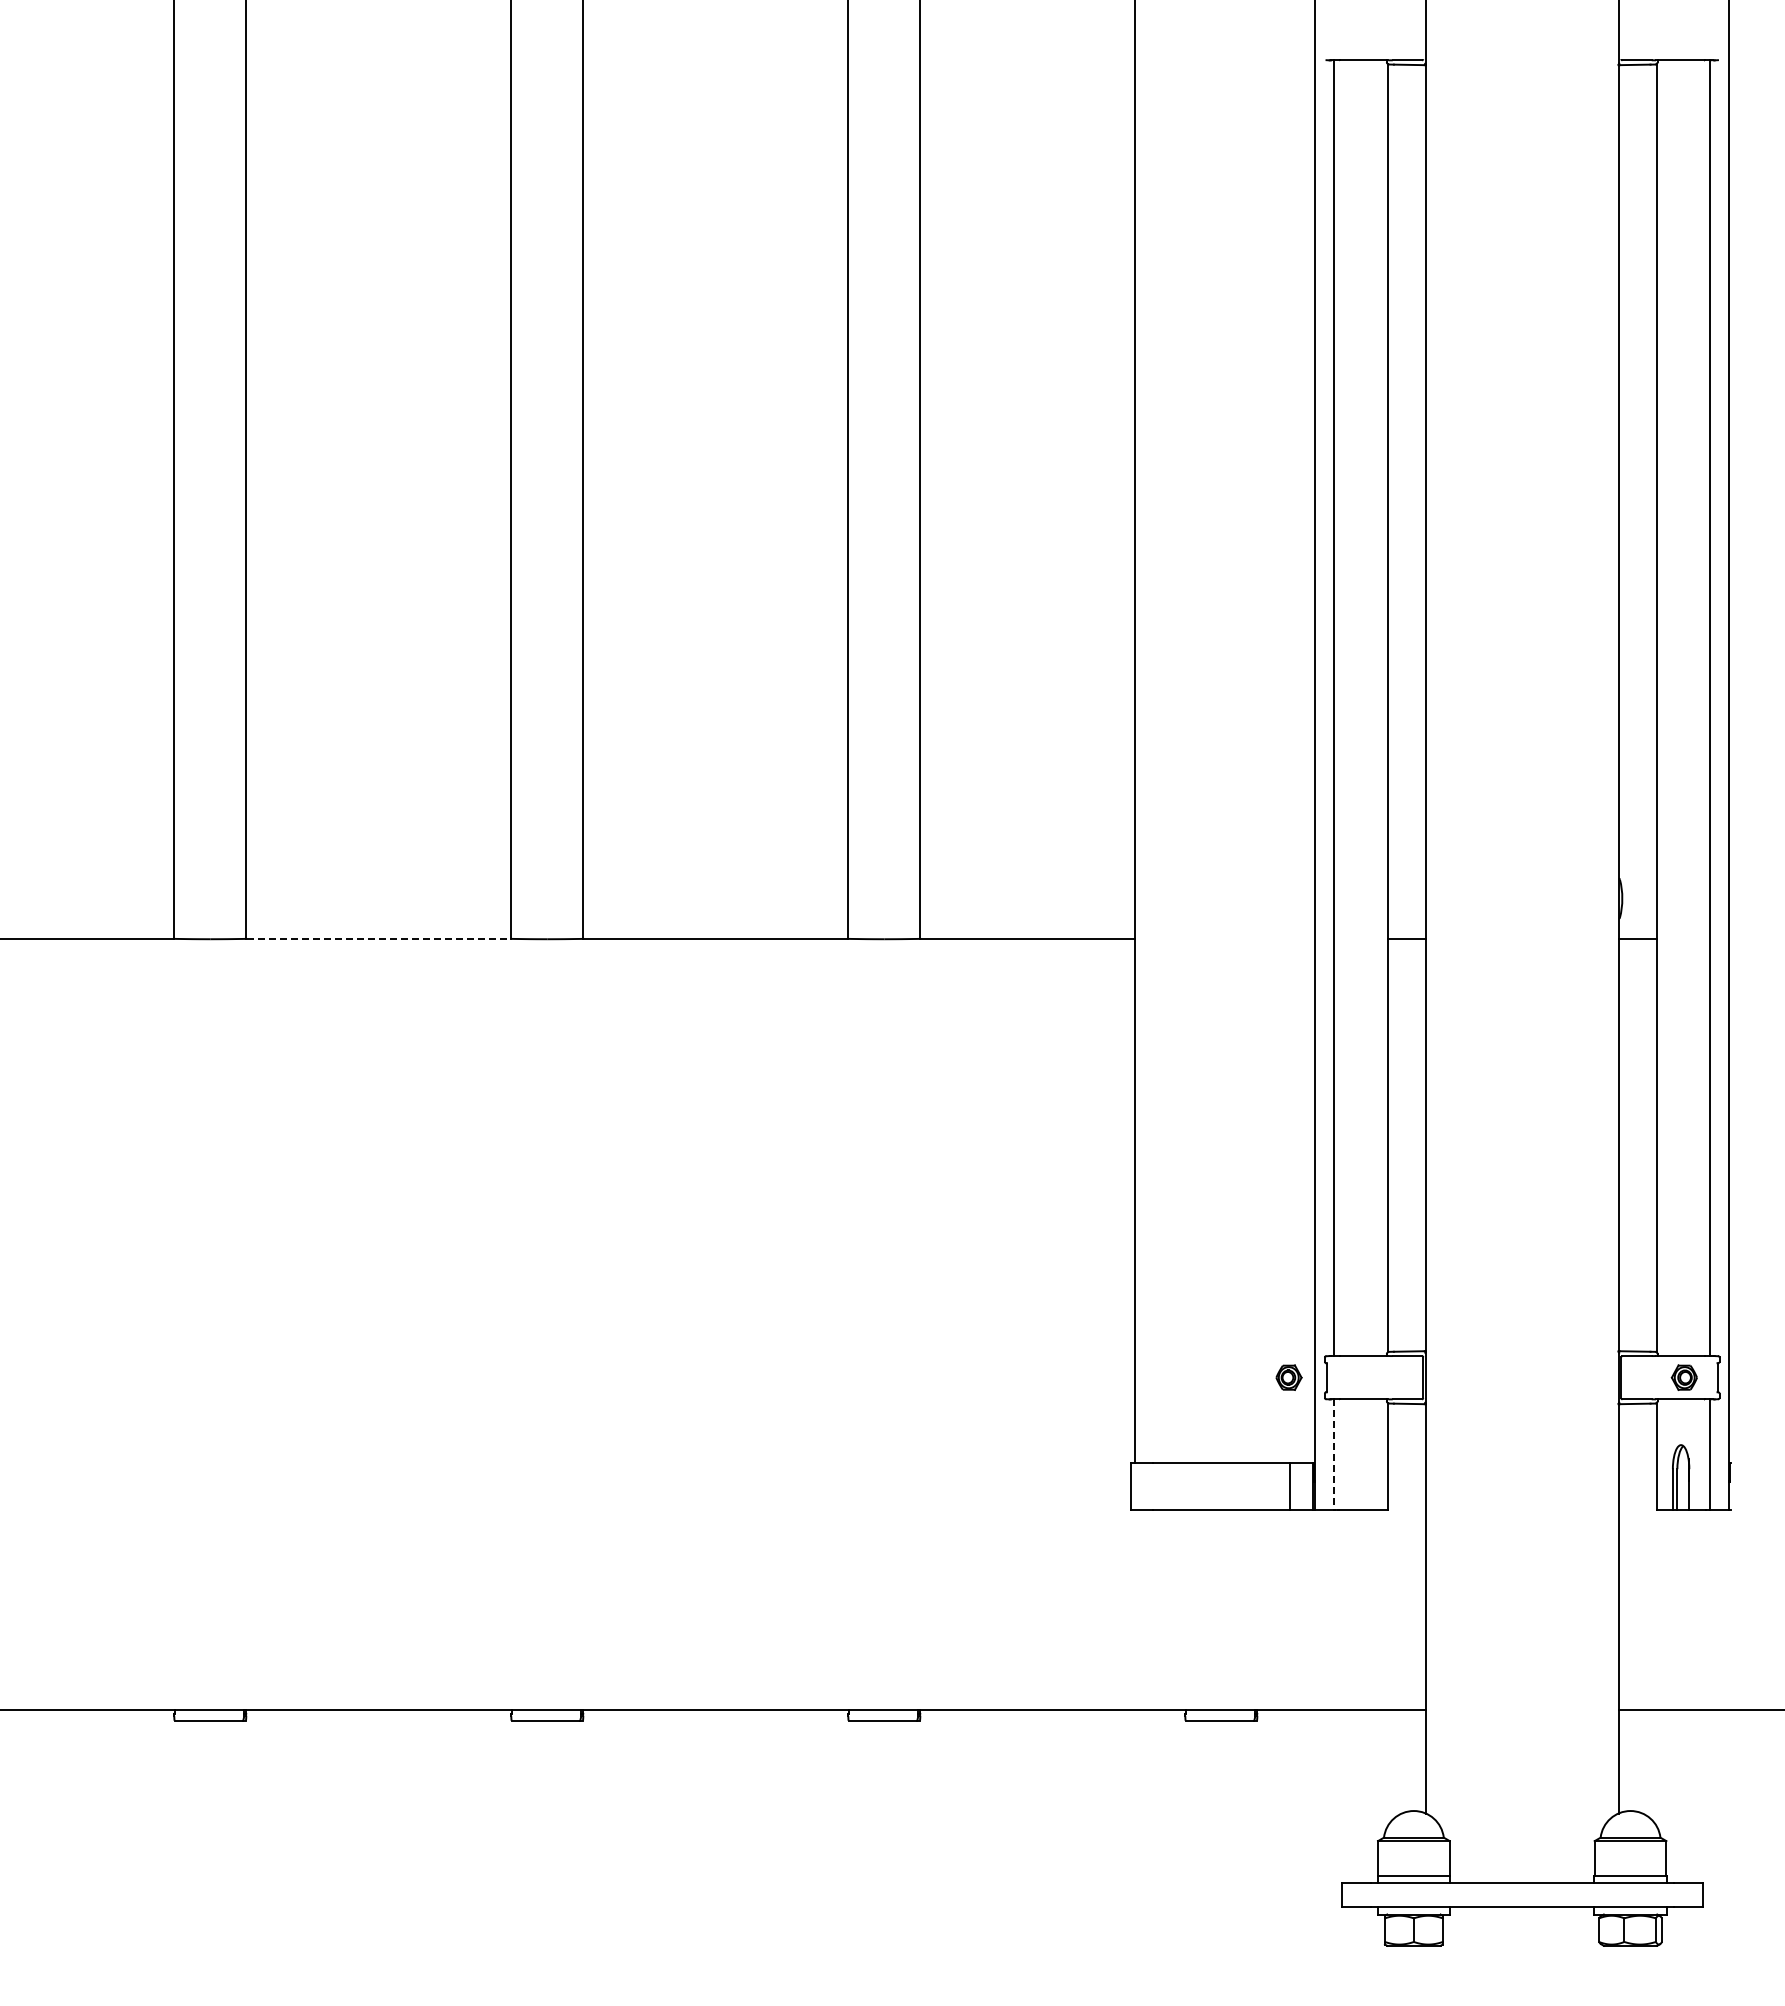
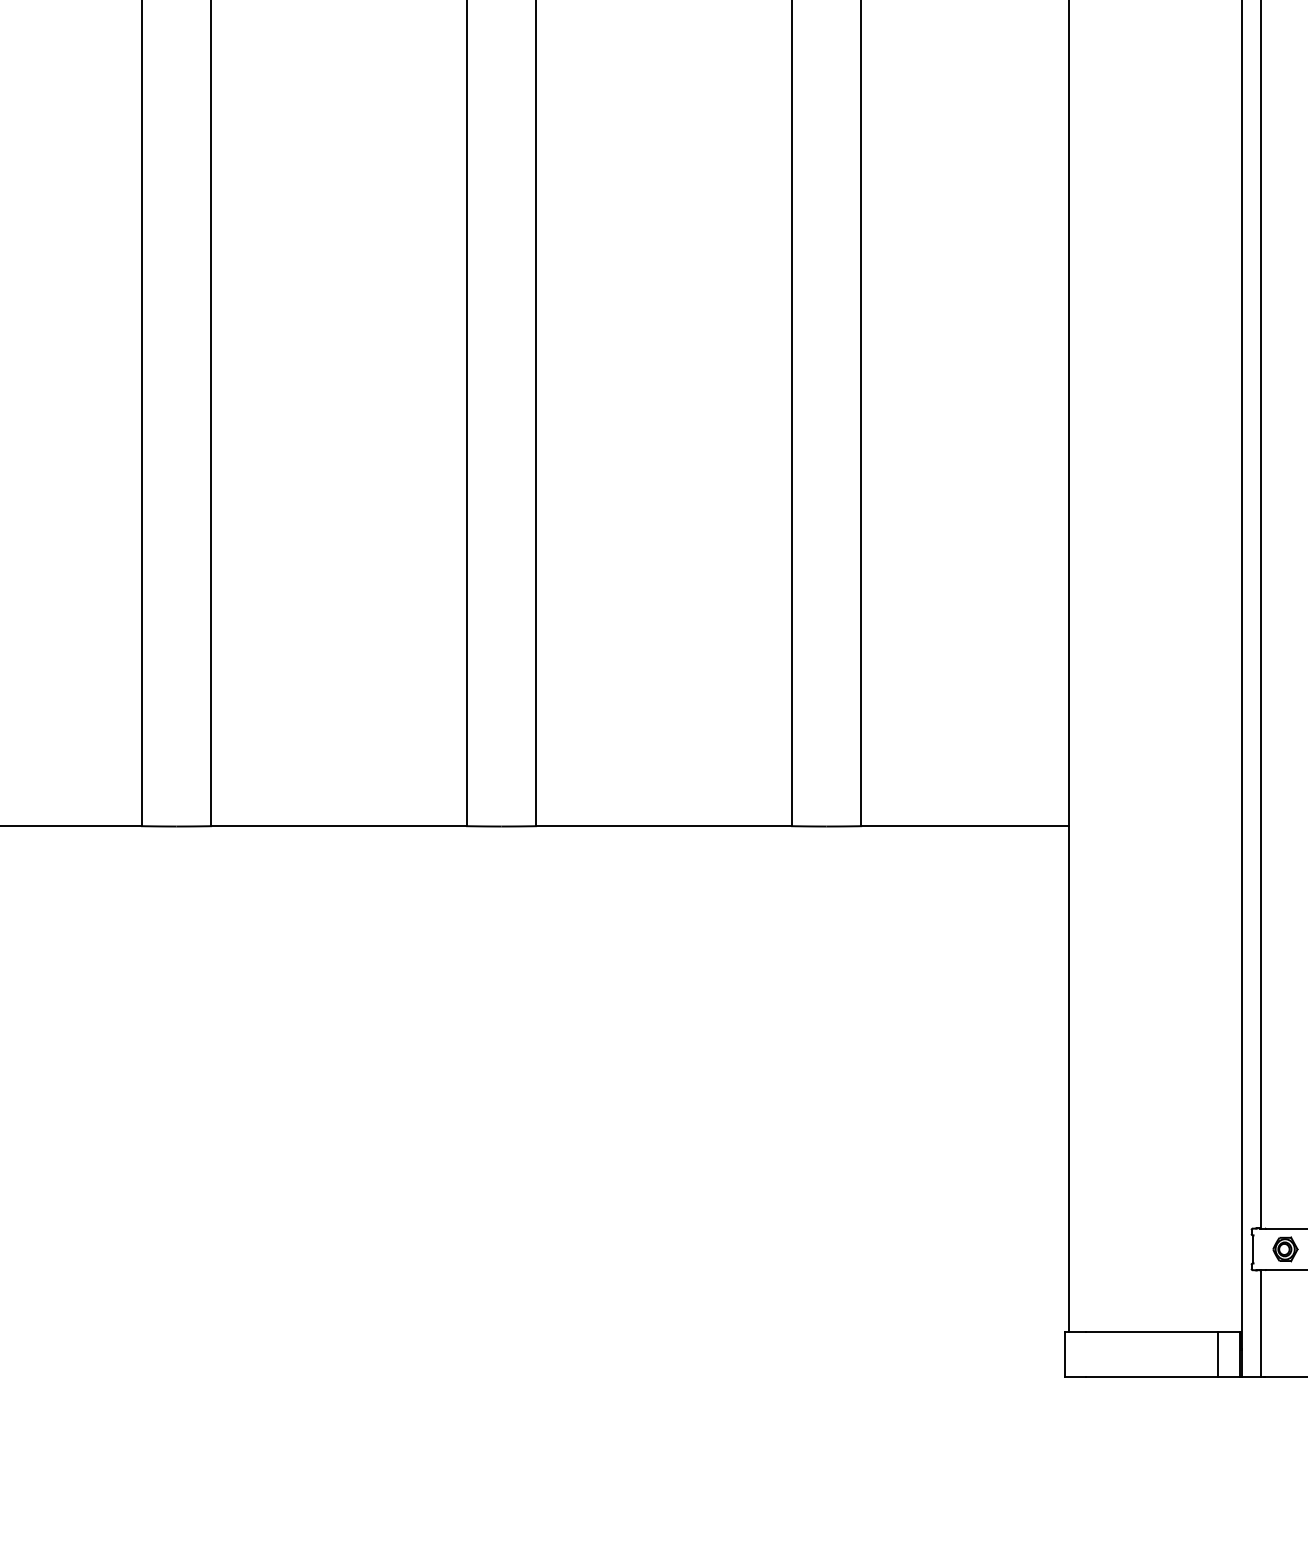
line: (378, 938) -> (338, 825), dashed -> solid
part: (1288, 1377) -> (1284, 1249), moved
line: (1334, 1455) -> (1260, 1324), dashed -> solid

